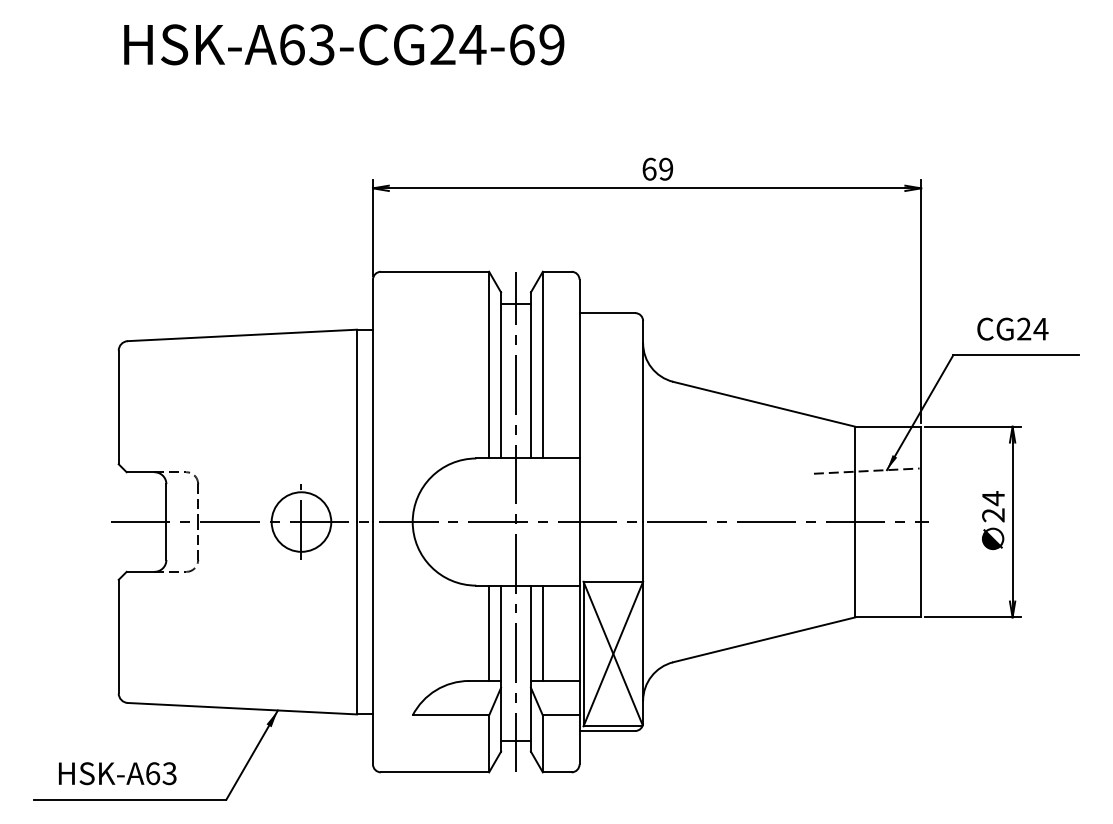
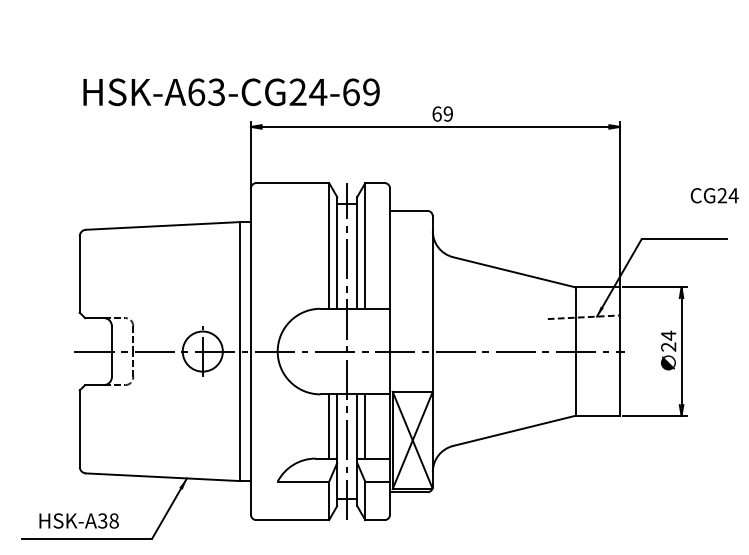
text: (344, 45) -> (231, 92), moved
text: (1012, 328) -> (714, 195), moved
text: (161, 772) -> (108, 520), HSK-A63 -> HSK-A38

